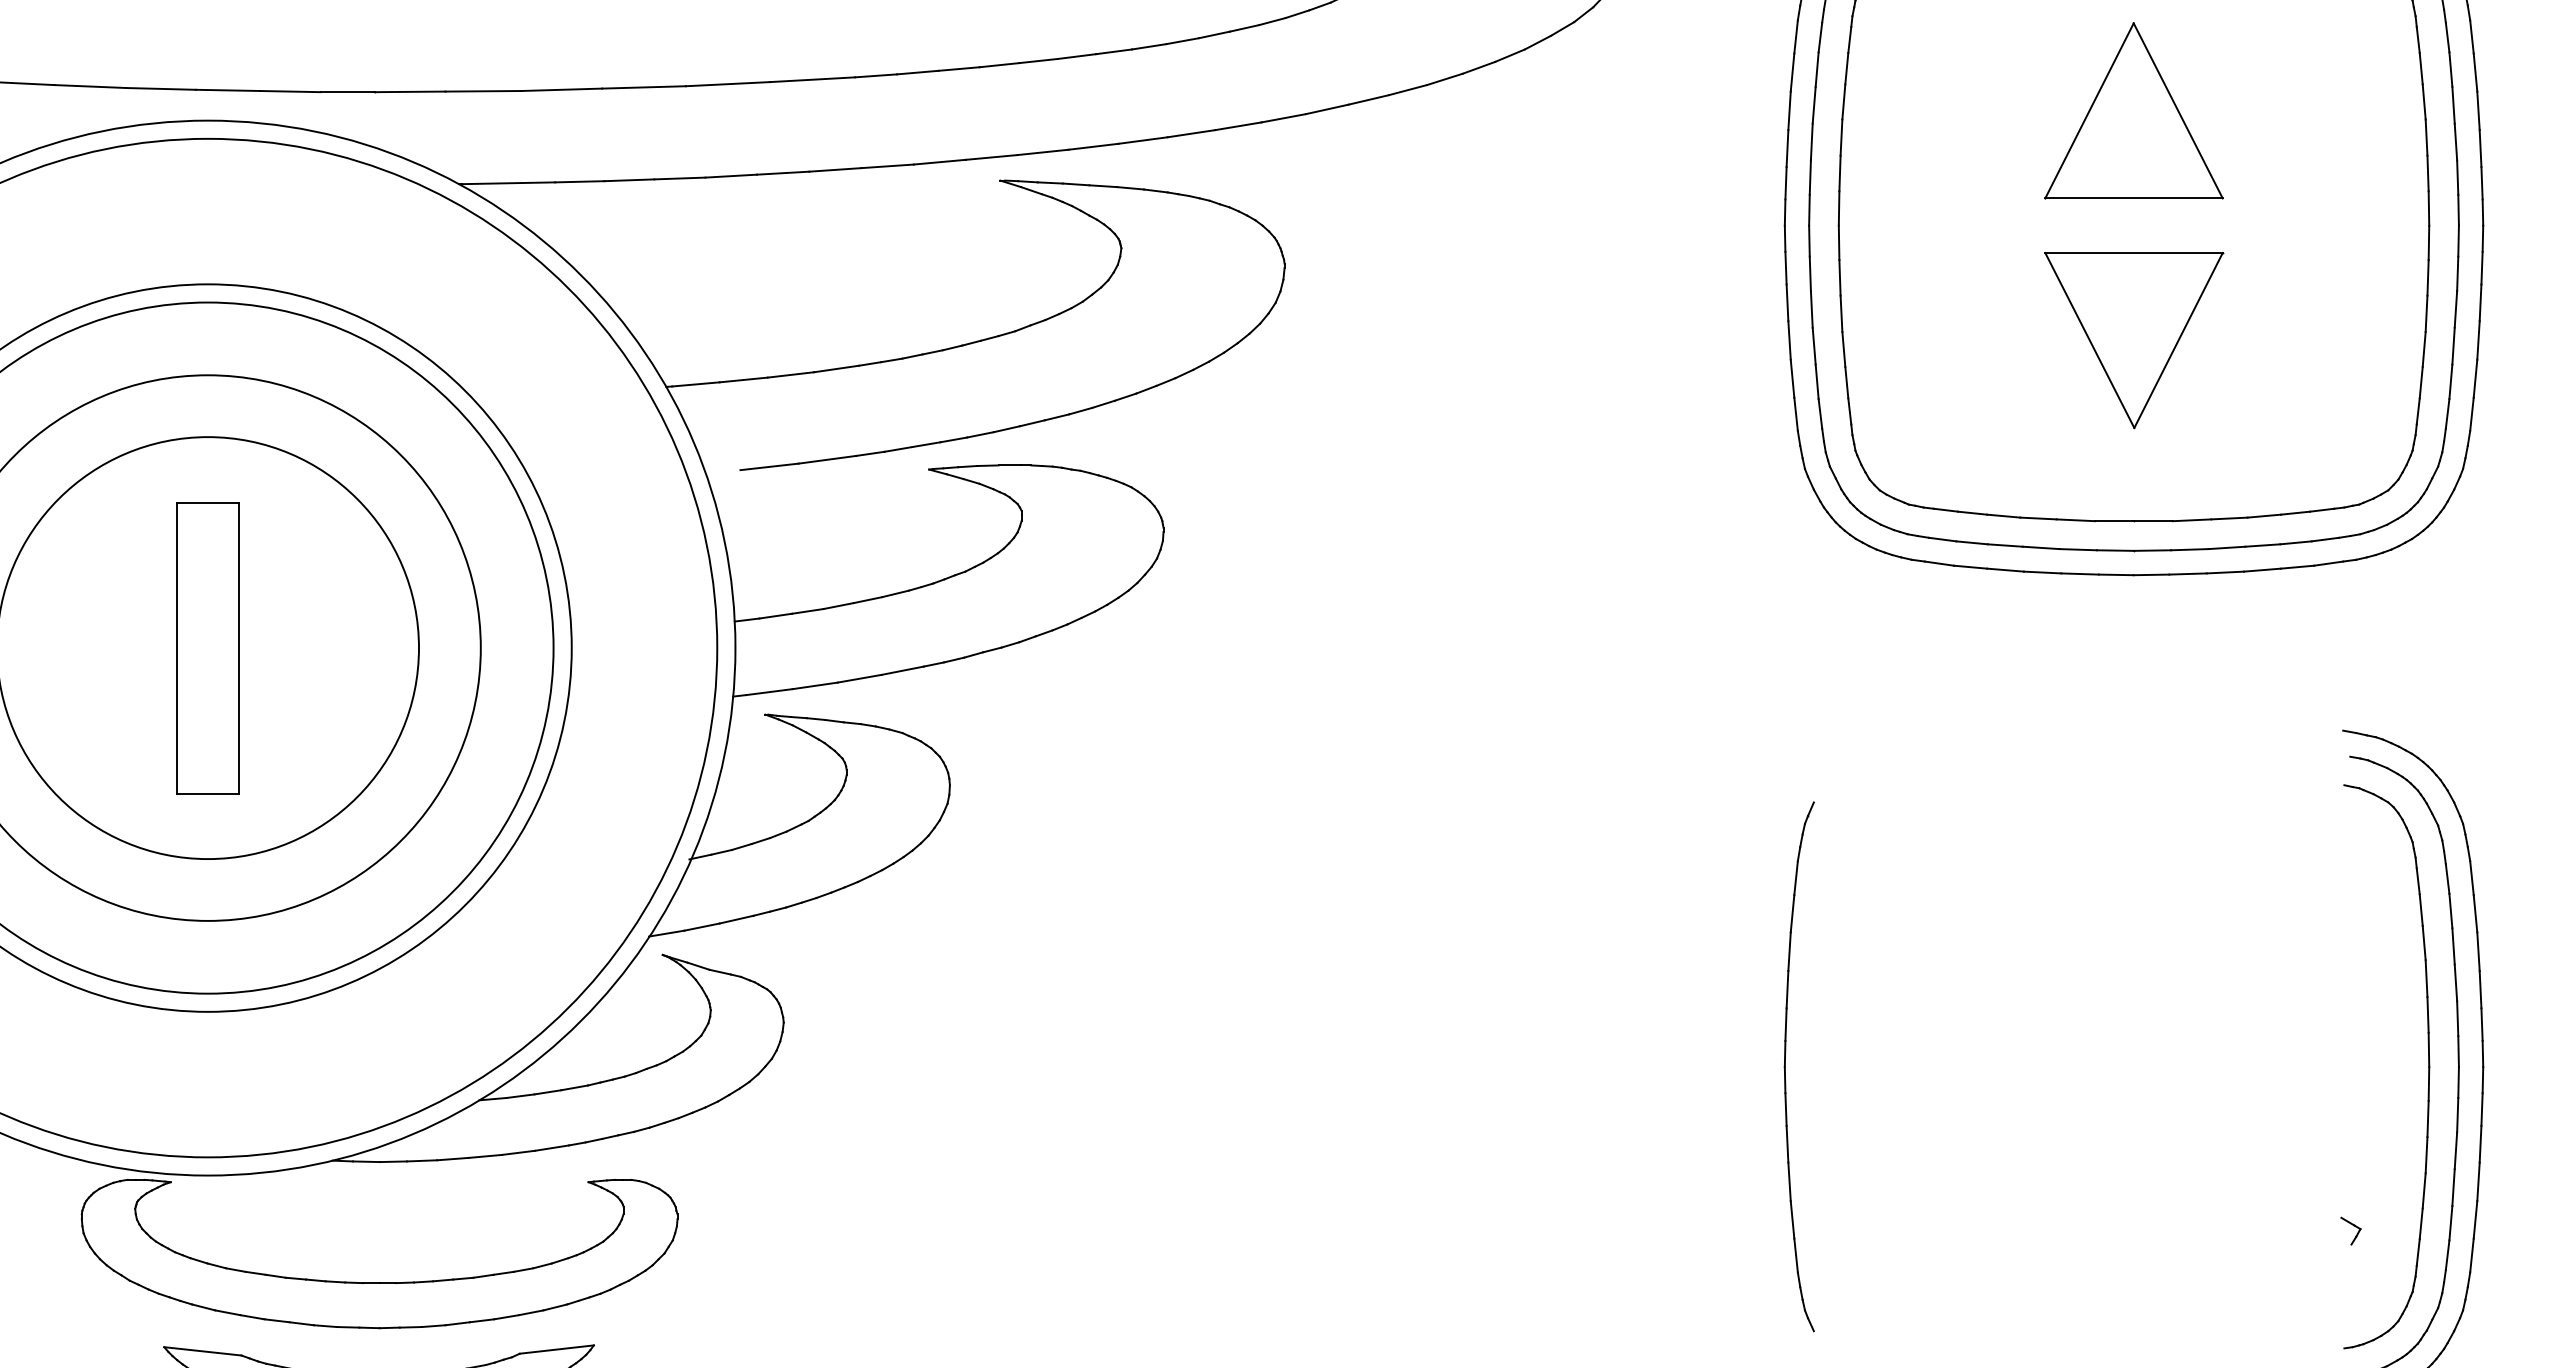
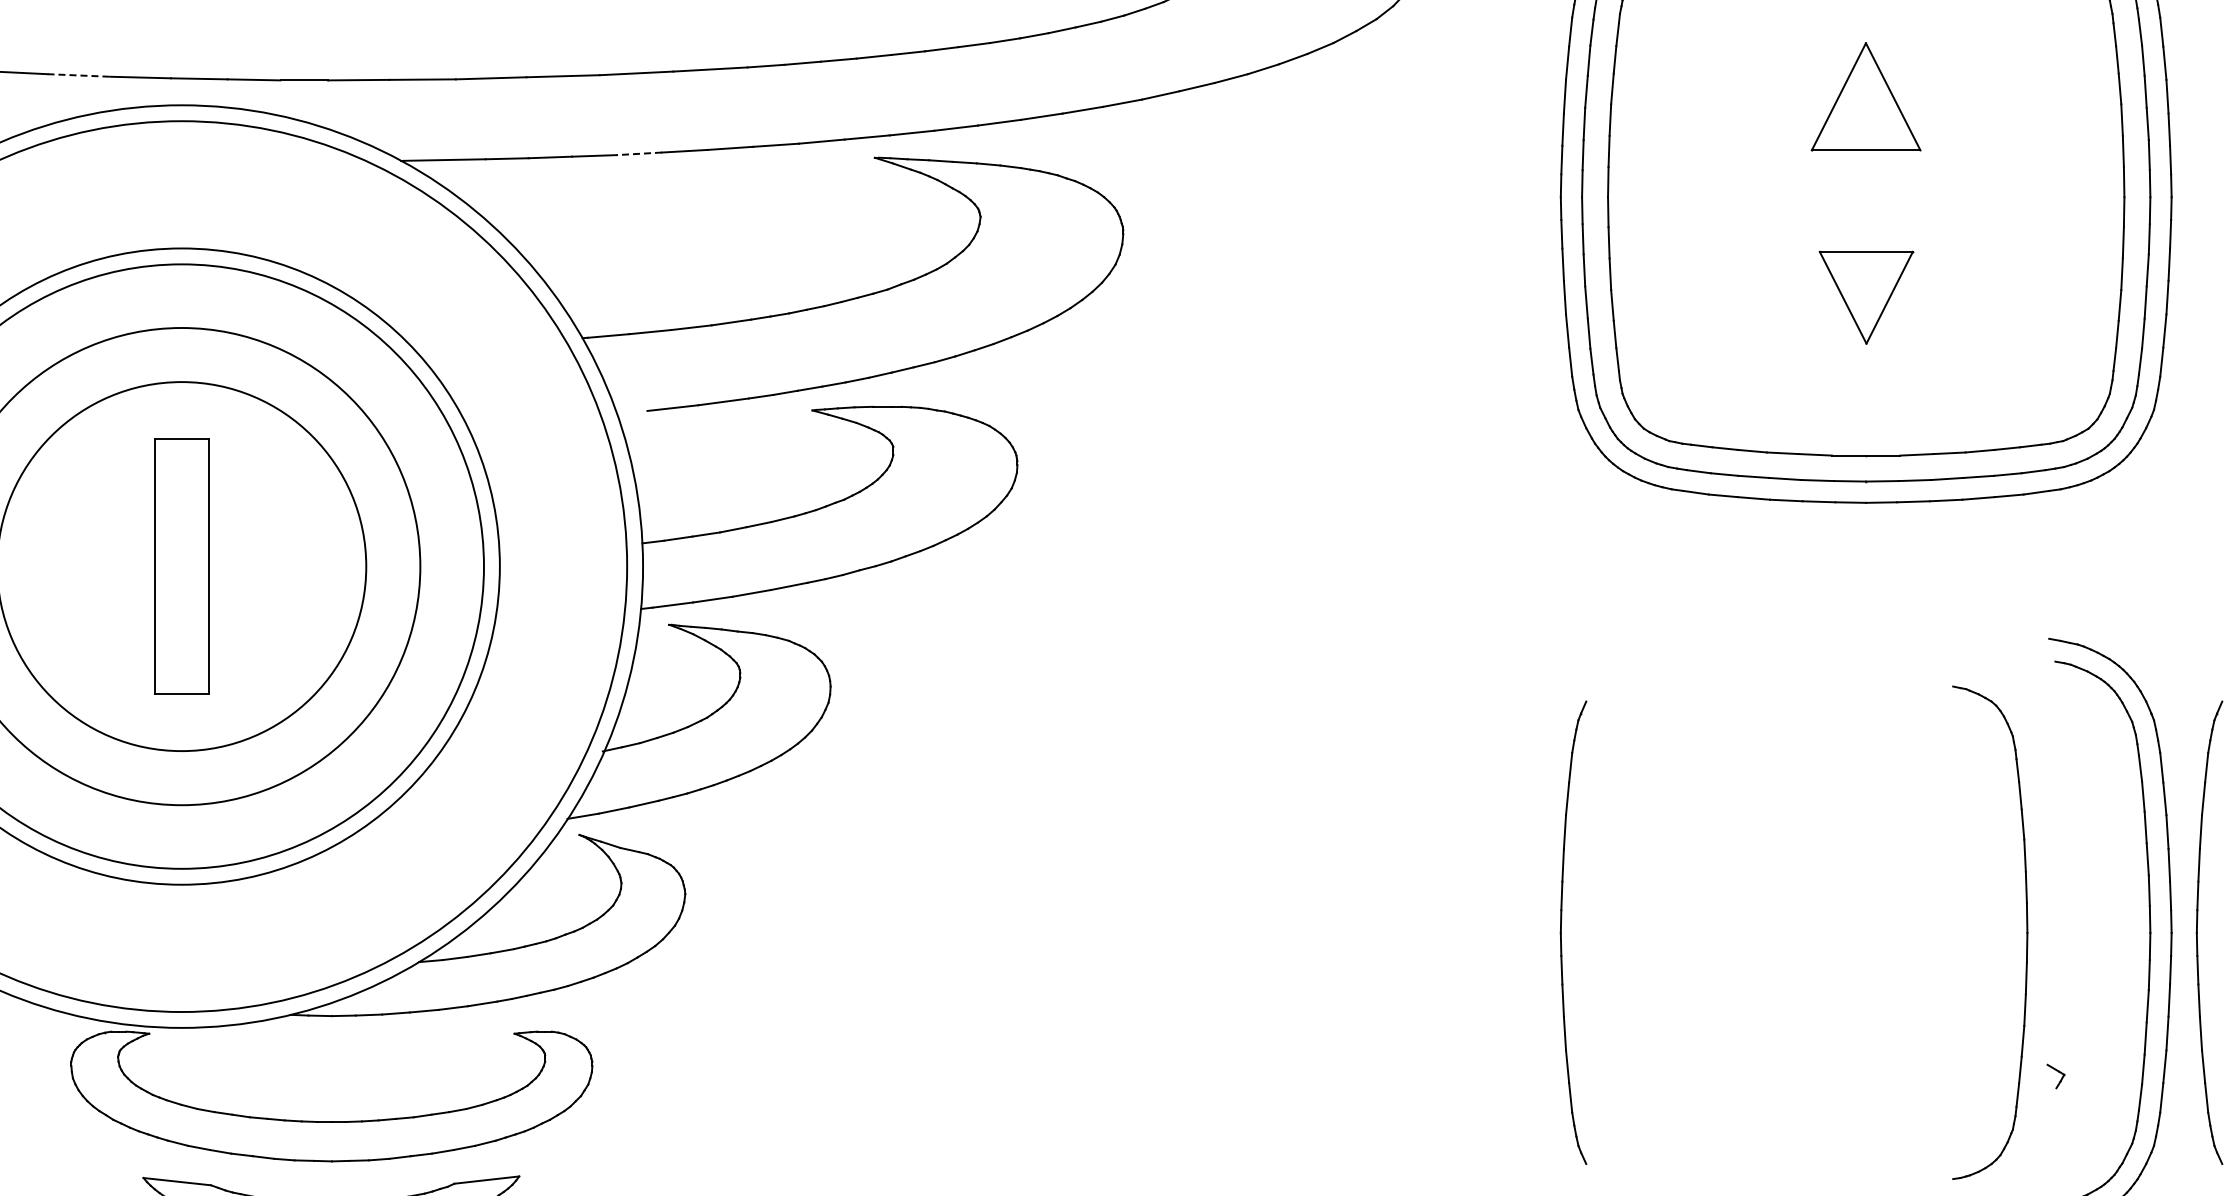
line: (91, 86) -> (79, 75), solid -> dashed
part: (2133, 110) -> (1865, 96), size x0.7
line: (731, 175) -> (639, 153), solid -> dashed
part: (2134, 340) -> (1866, 297), size x0.6
part: (2428, 1066) -> (2026, 932), moved
part: (2512, 1066) -> (2197, 932), added

